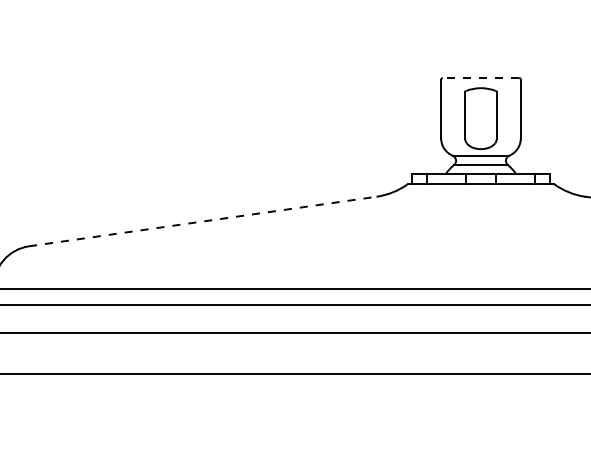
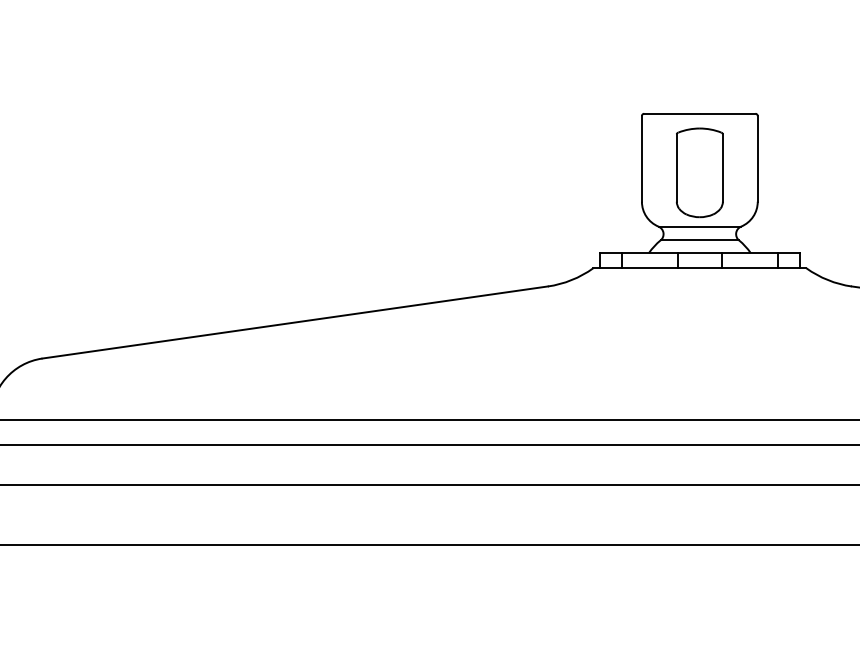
line: (480, 78) -> (699, 114), dashed -> solid
line: (203, 221) -> (296, 322), dashed -> solid

